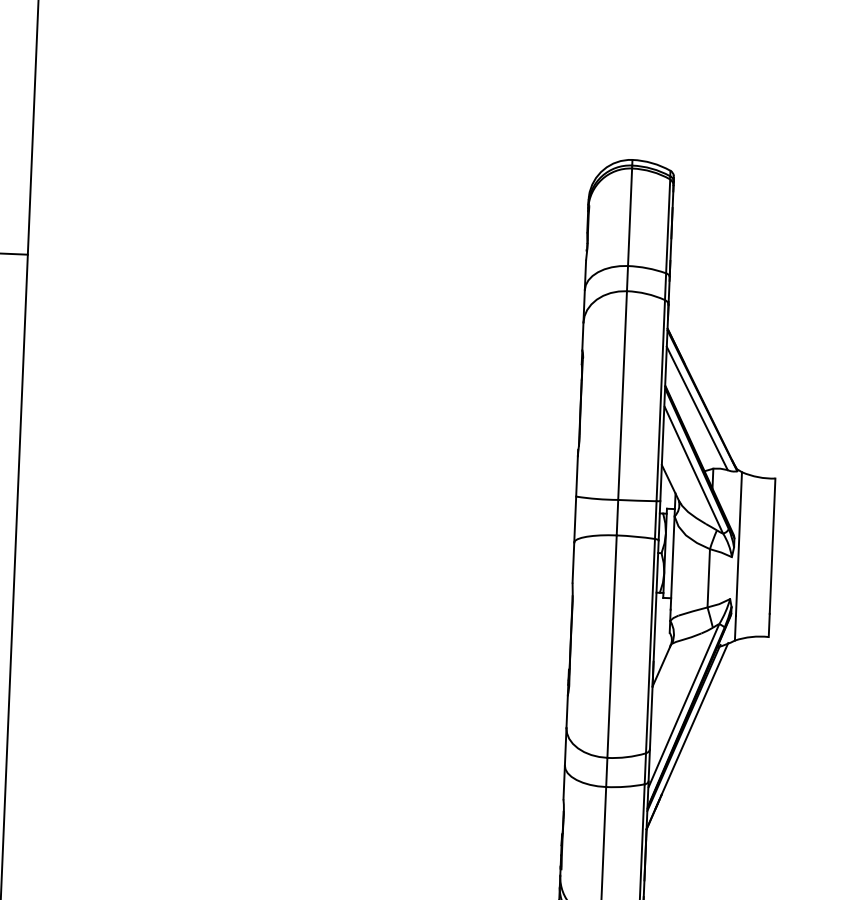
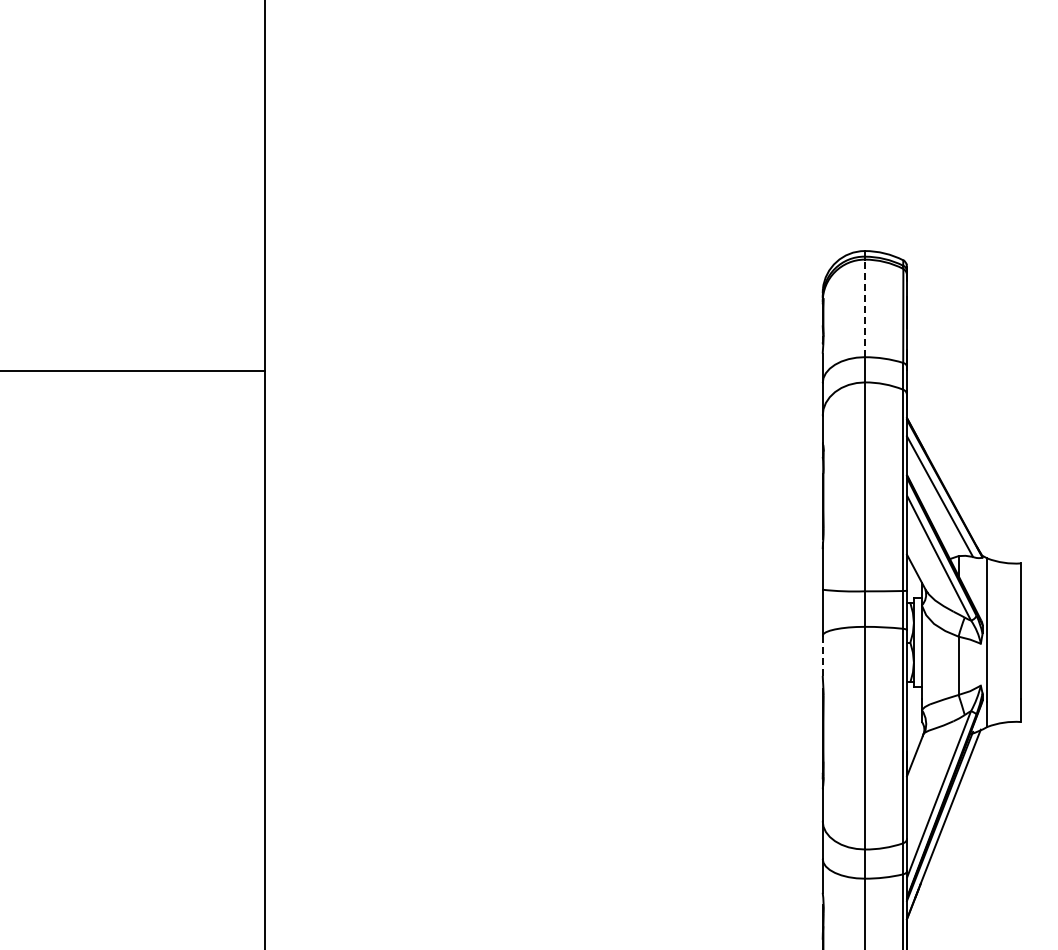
line: (629, 217) -> (864, 308), solid -> dashed
line: (573, 562) -> (822, 655), solid -> dashed

